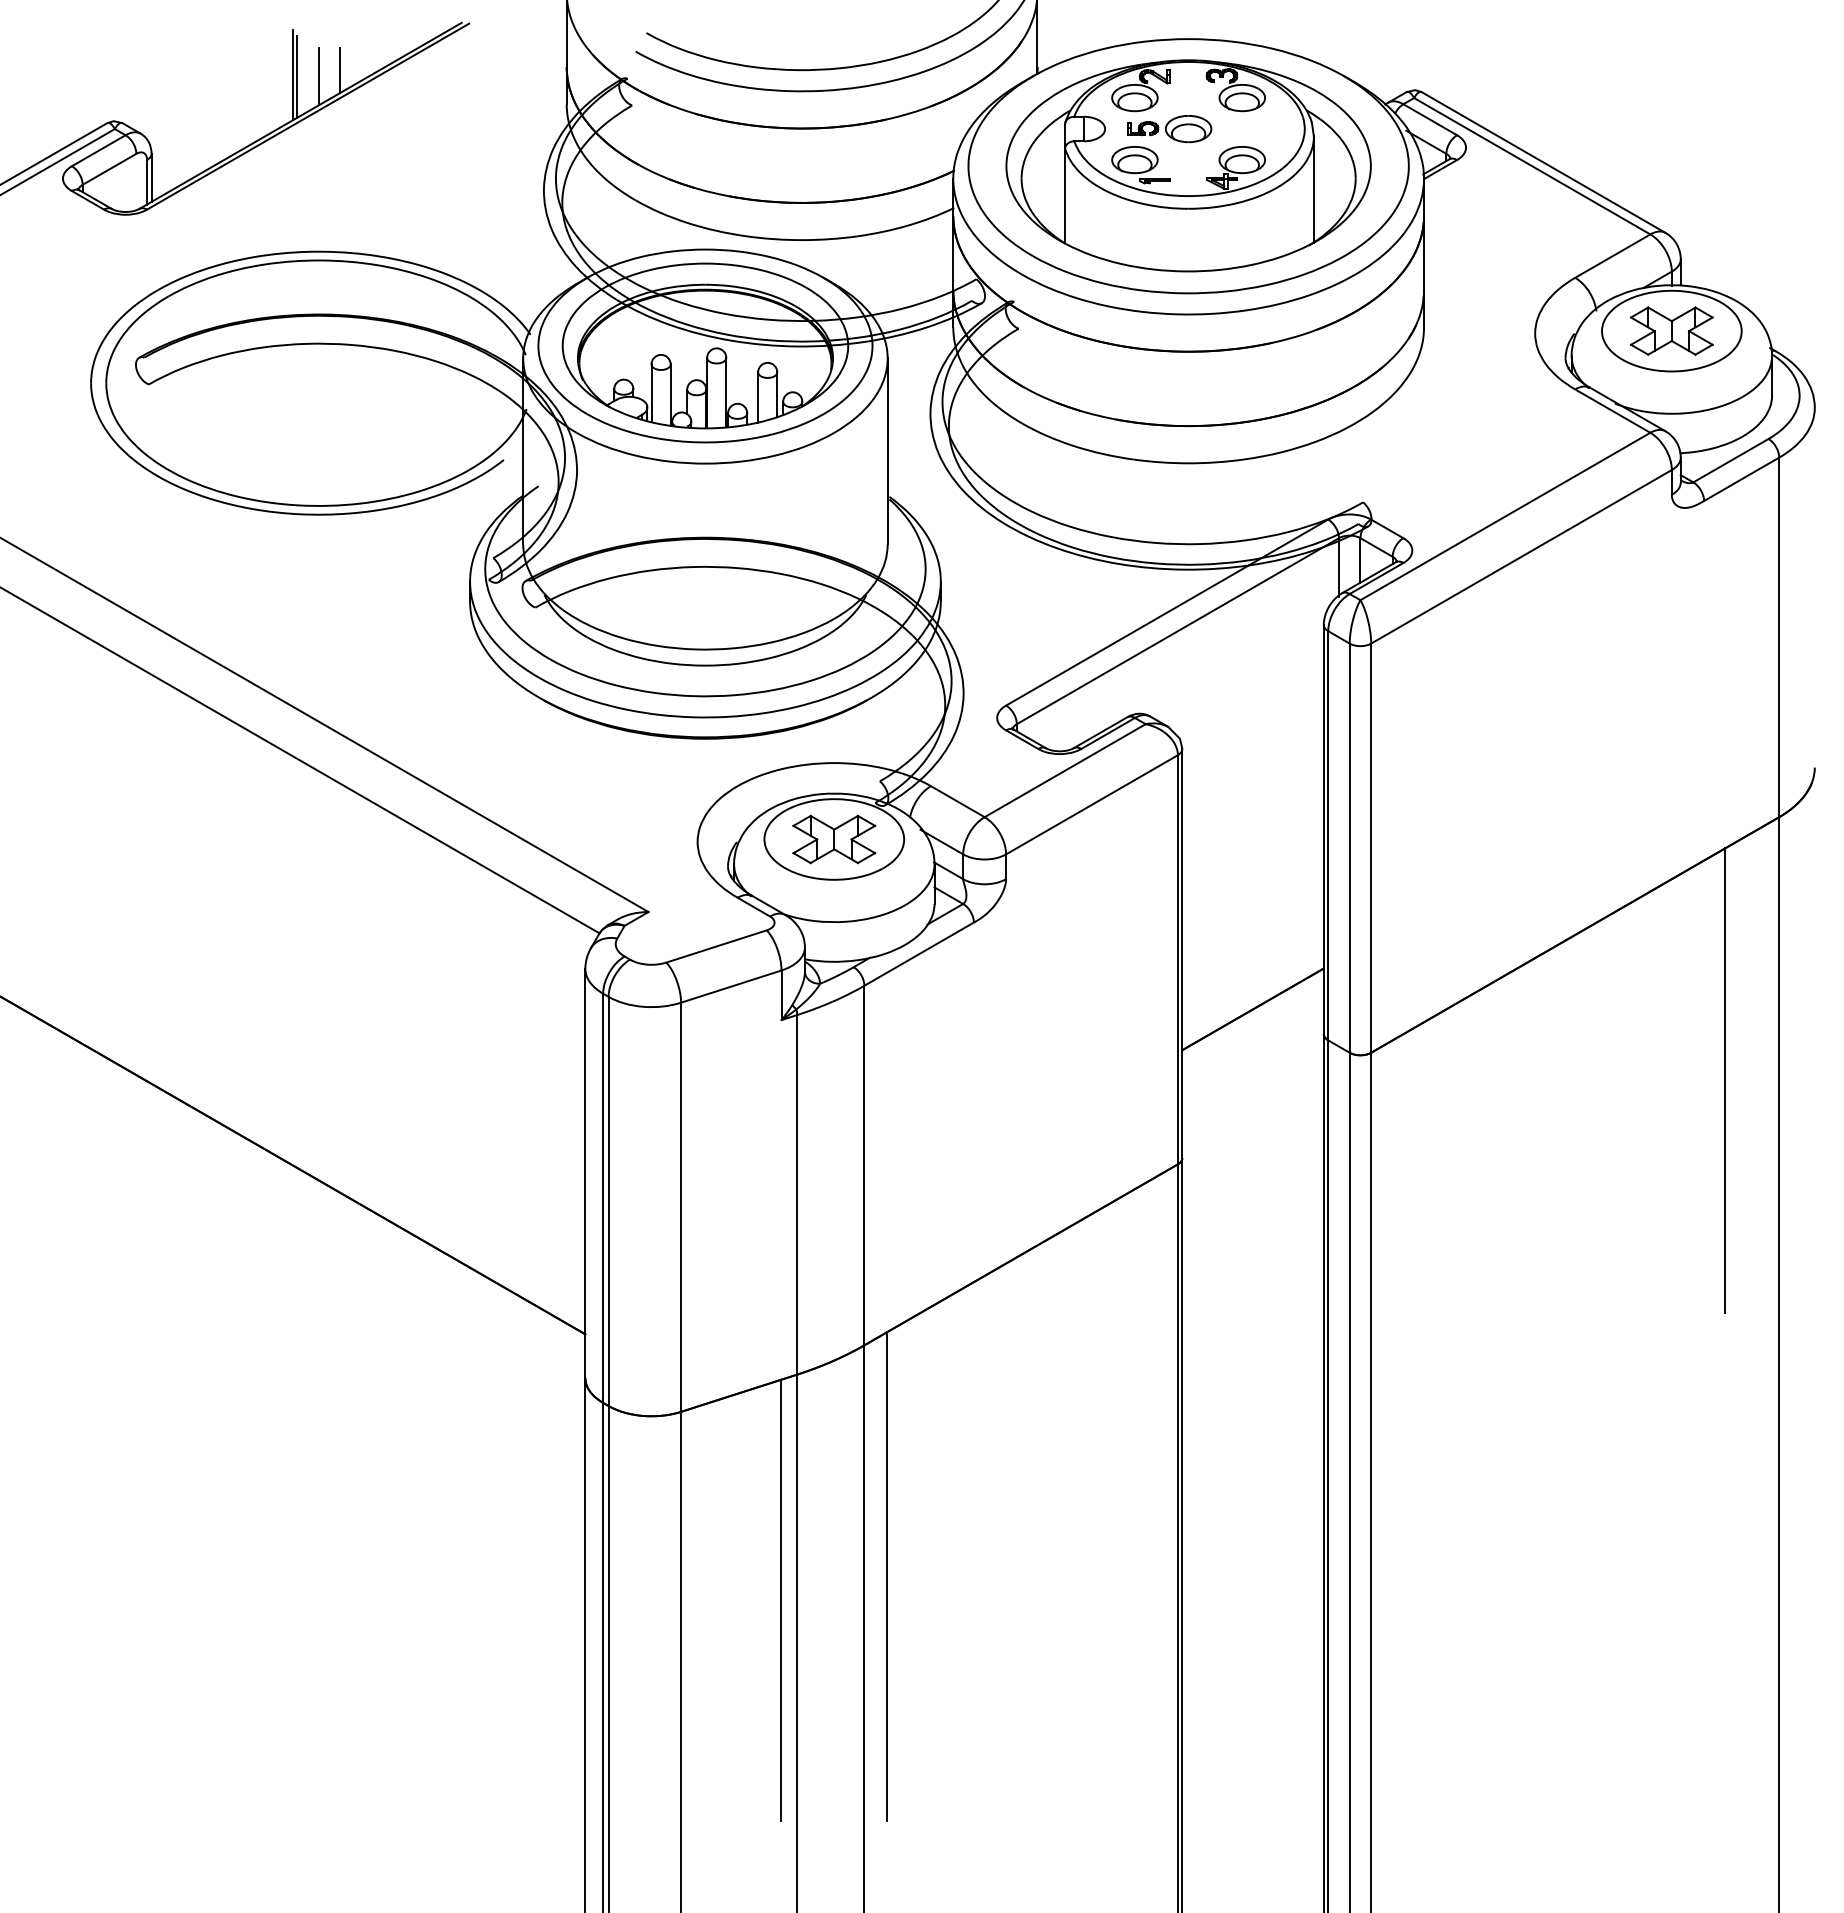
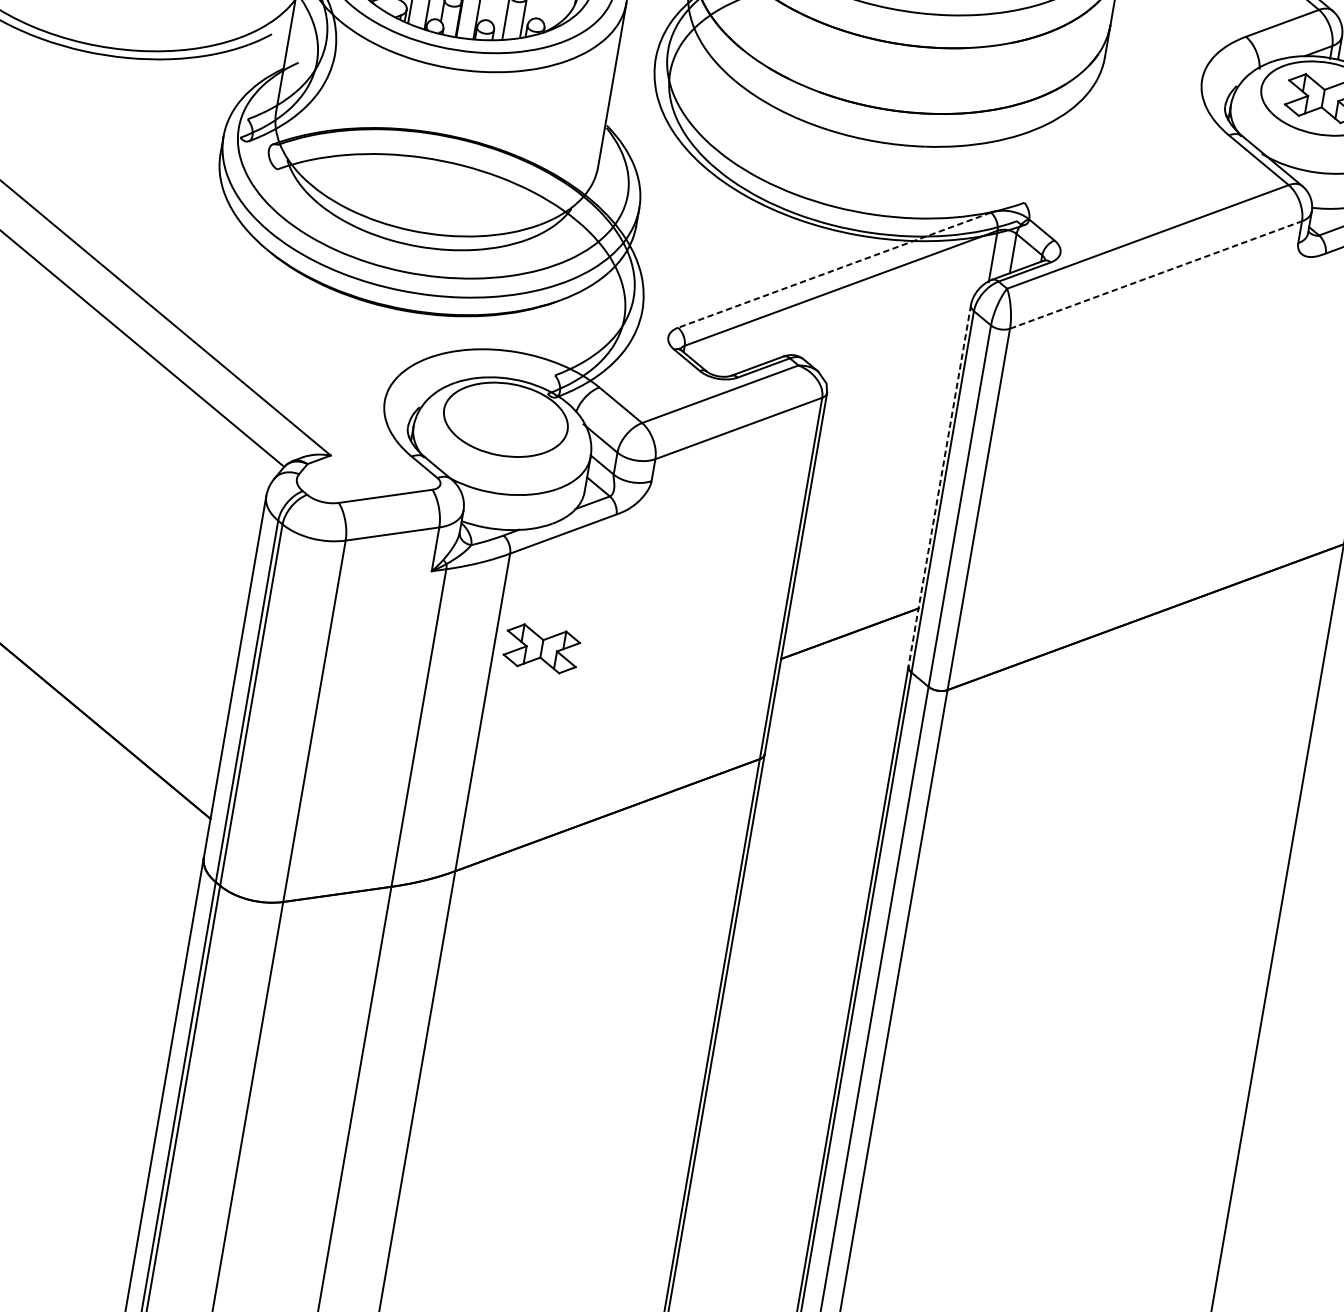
line: (1521, 556) -> (1156, 274), solid -> dashed
line: (1167, 612) -> (834, 270), solid -> dashed
line: (1323, 829) -> (939, 485), solid -> dashed
part: (834, 839) -> (542, 648), moved
line: (1725, 1080) -> (1256, 768), removed
line: (887, 1576) -> (440, 1078), removed
line: (781, 1600) -> (343, 1083), removed

